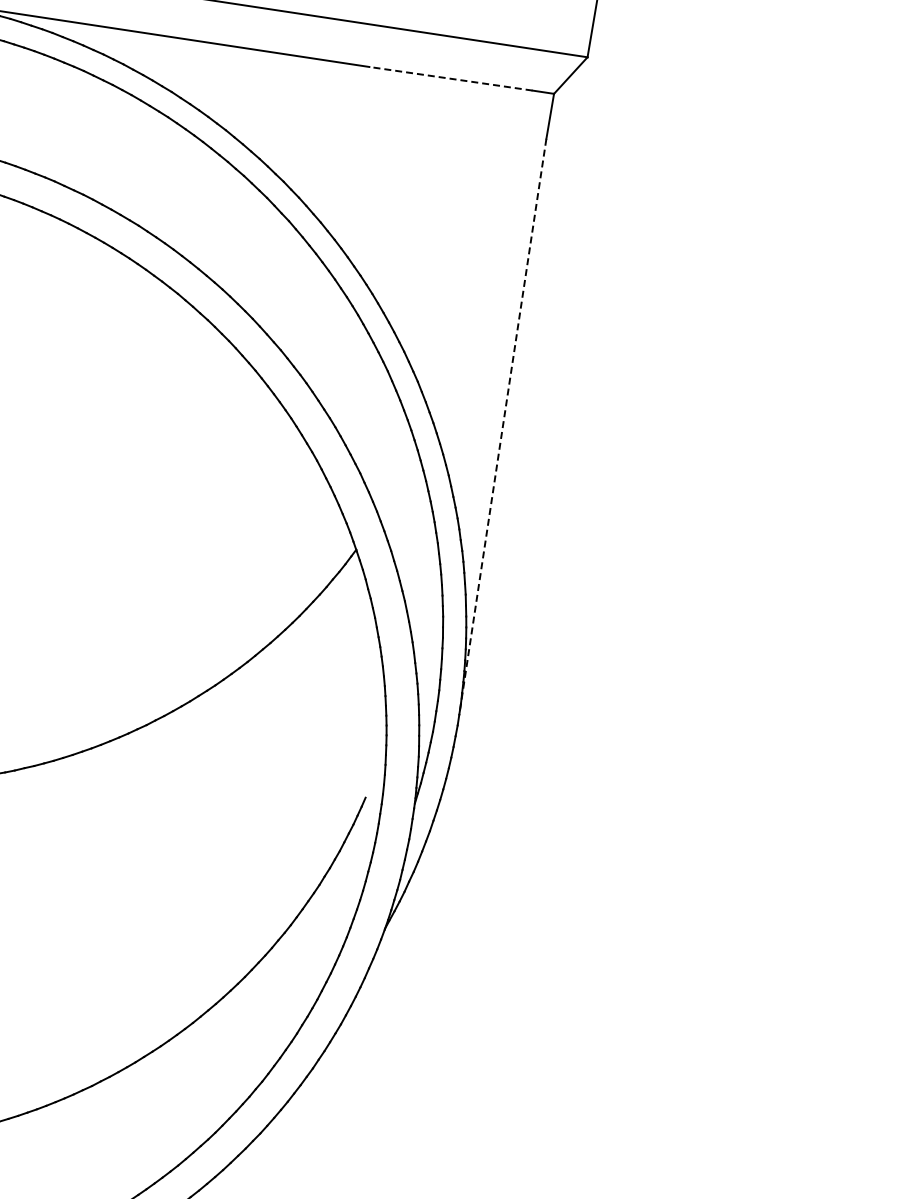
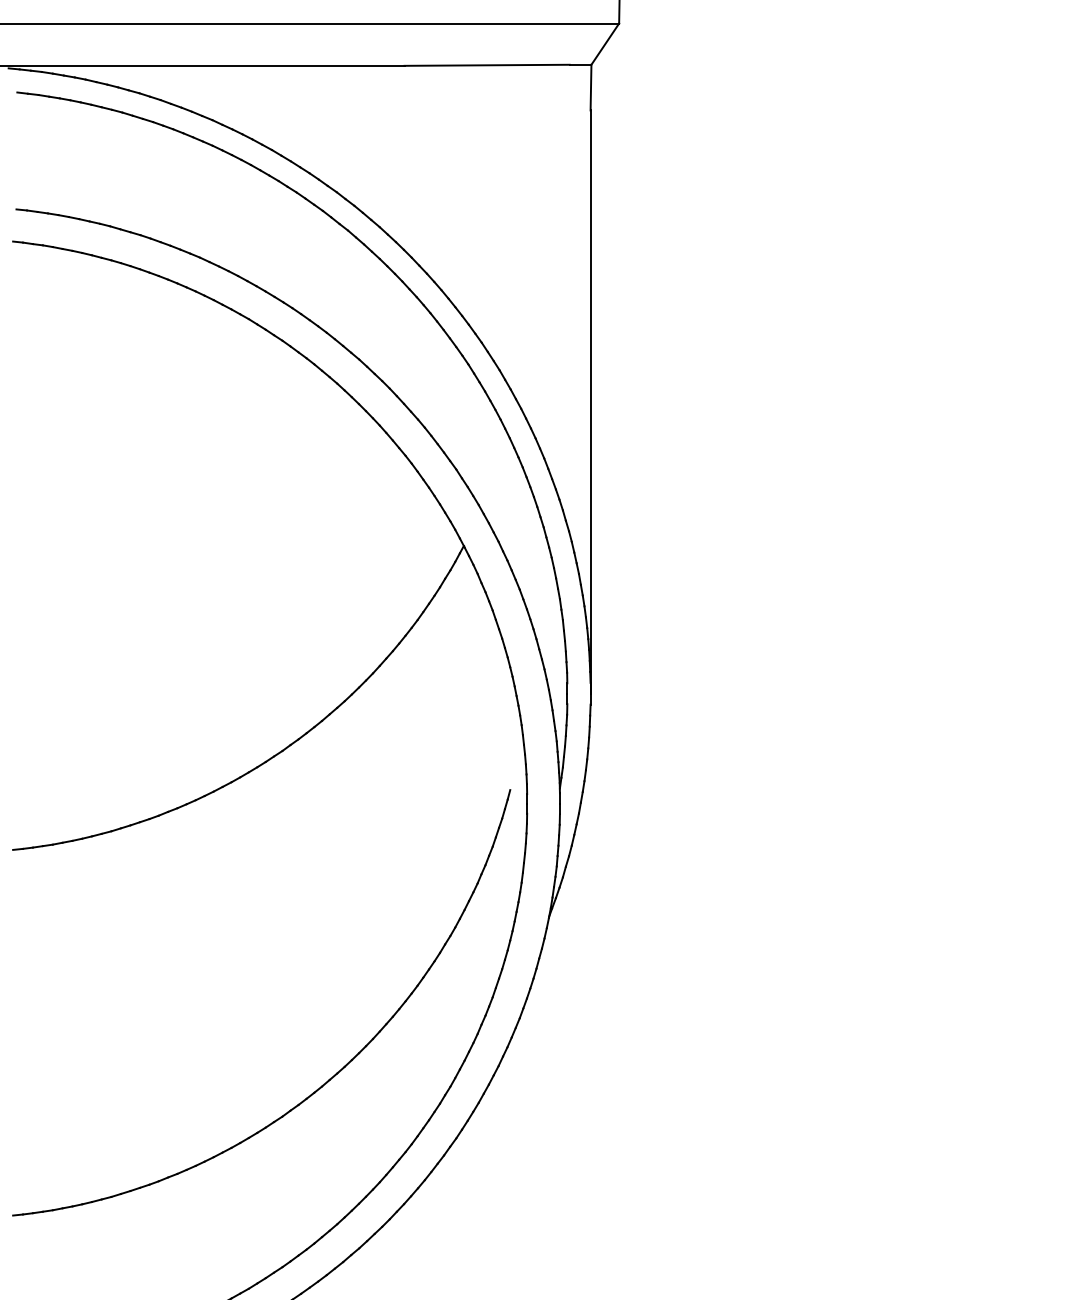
line: (451, 79) -> (487, 65), dashed -> solid
line: (502, 427) -> (590, 402), dashed -> solid

